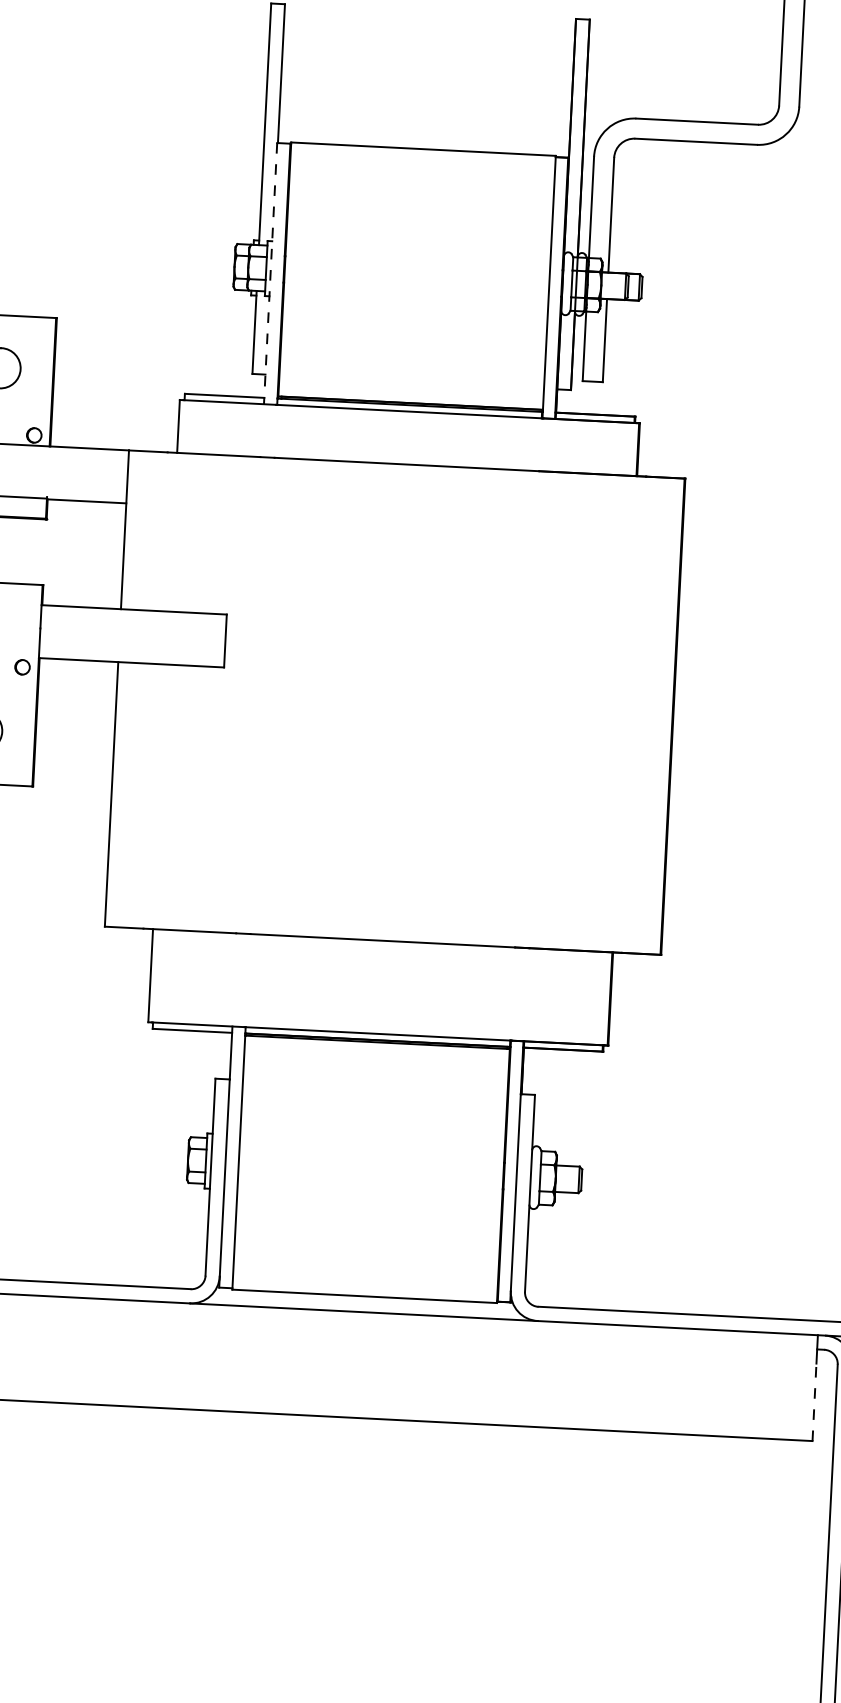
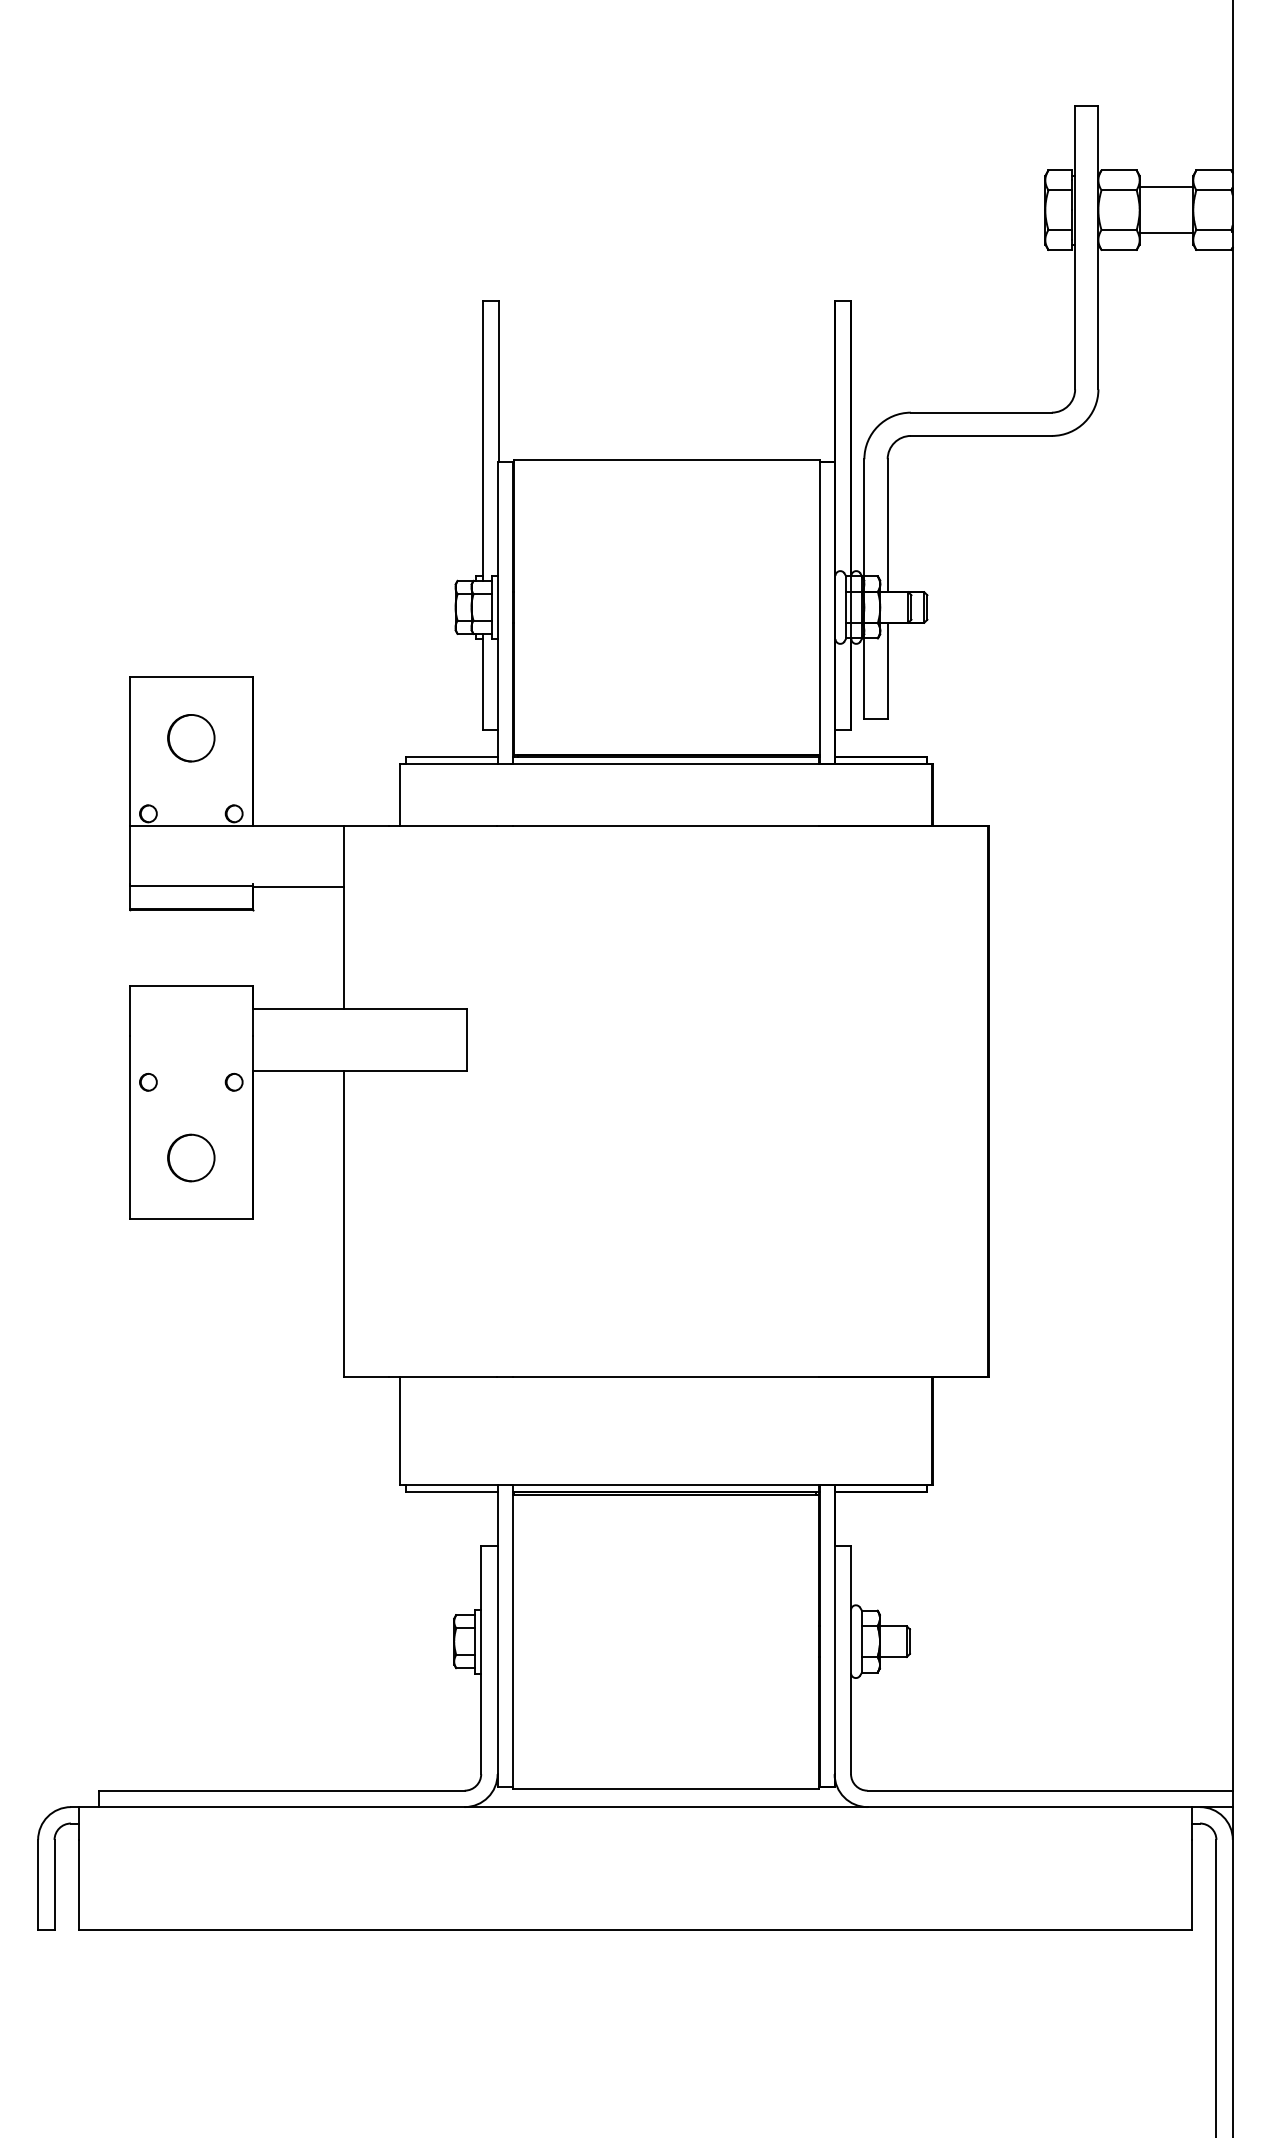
line: (270, 273) -> (497, 613), dashed -> solid
line: (814, 1402) -> (1191, 1884), dashed -> solid

